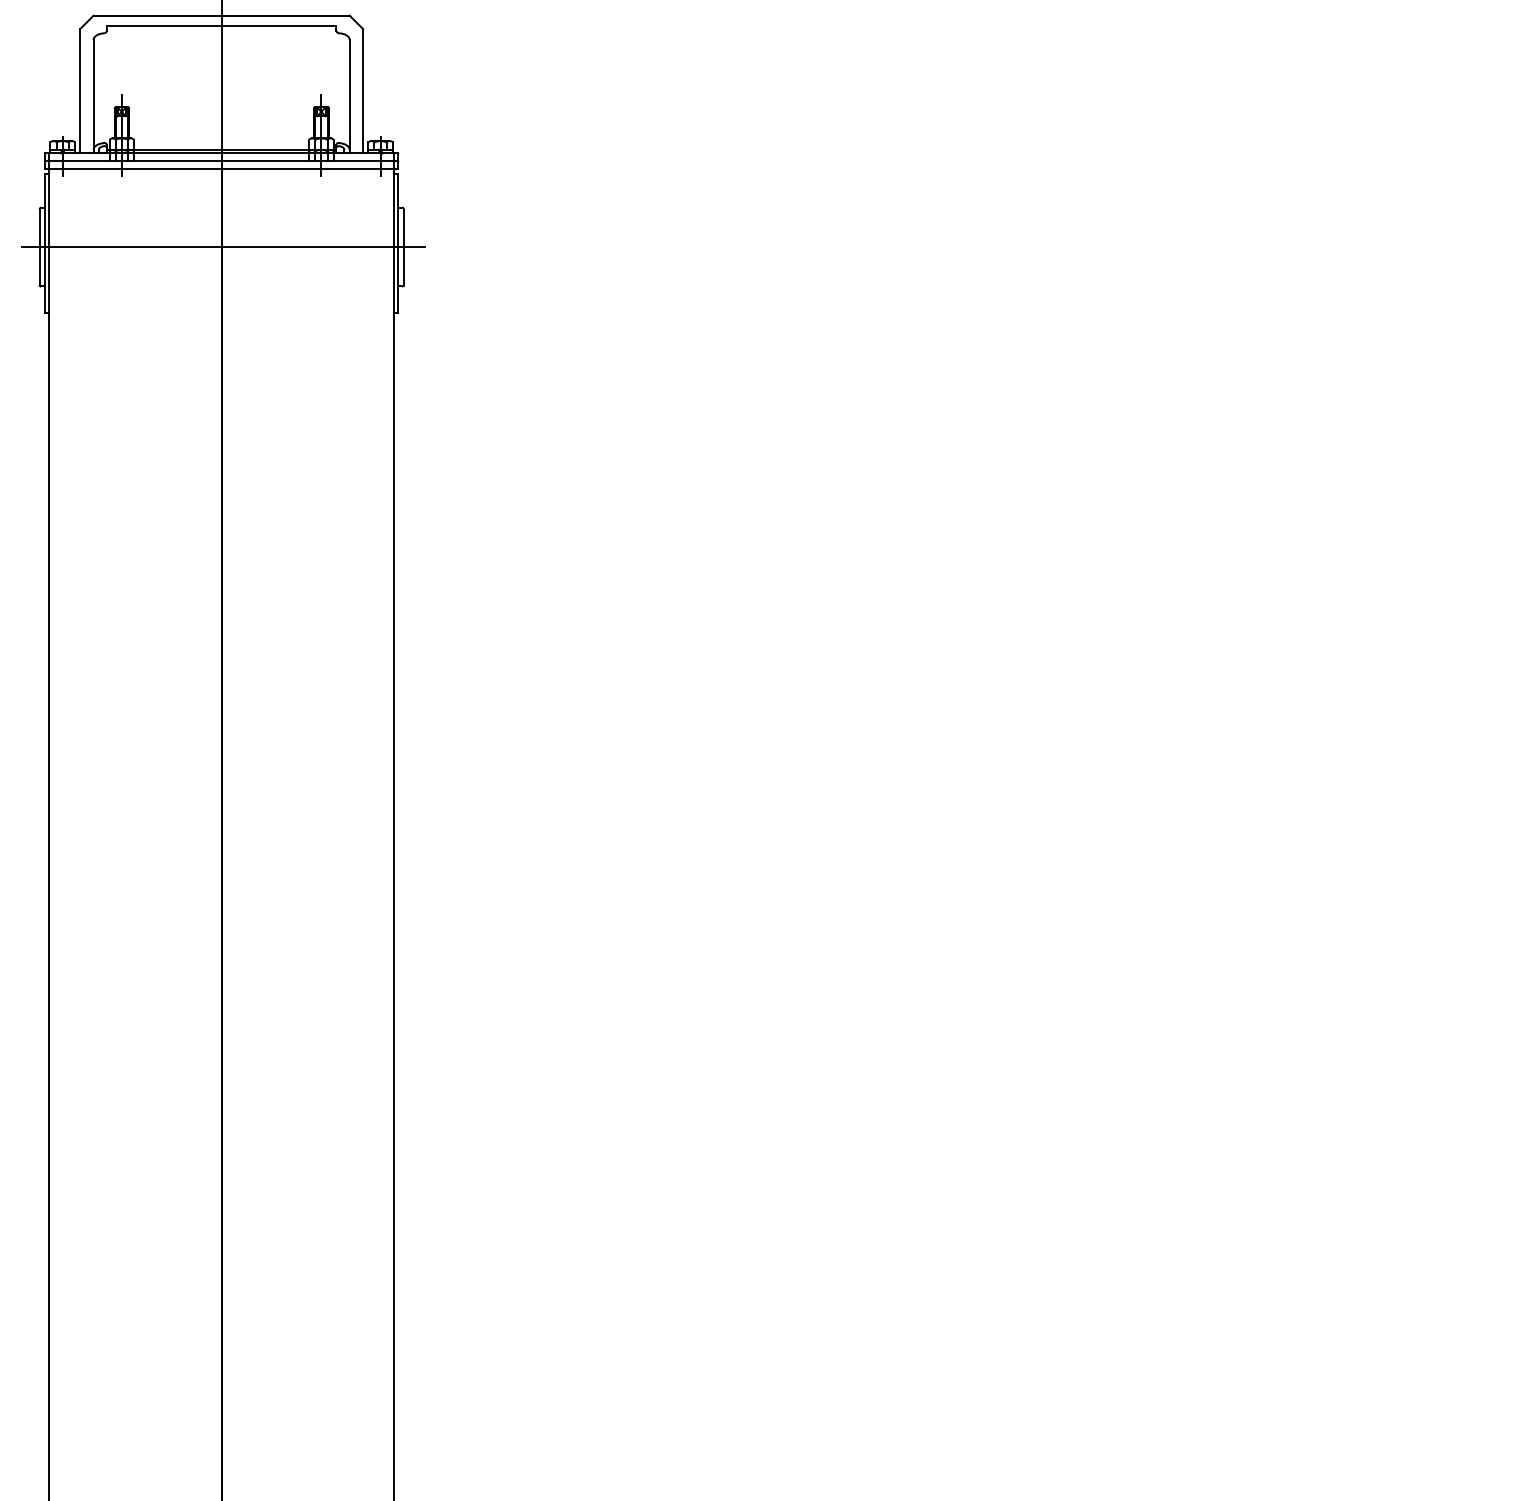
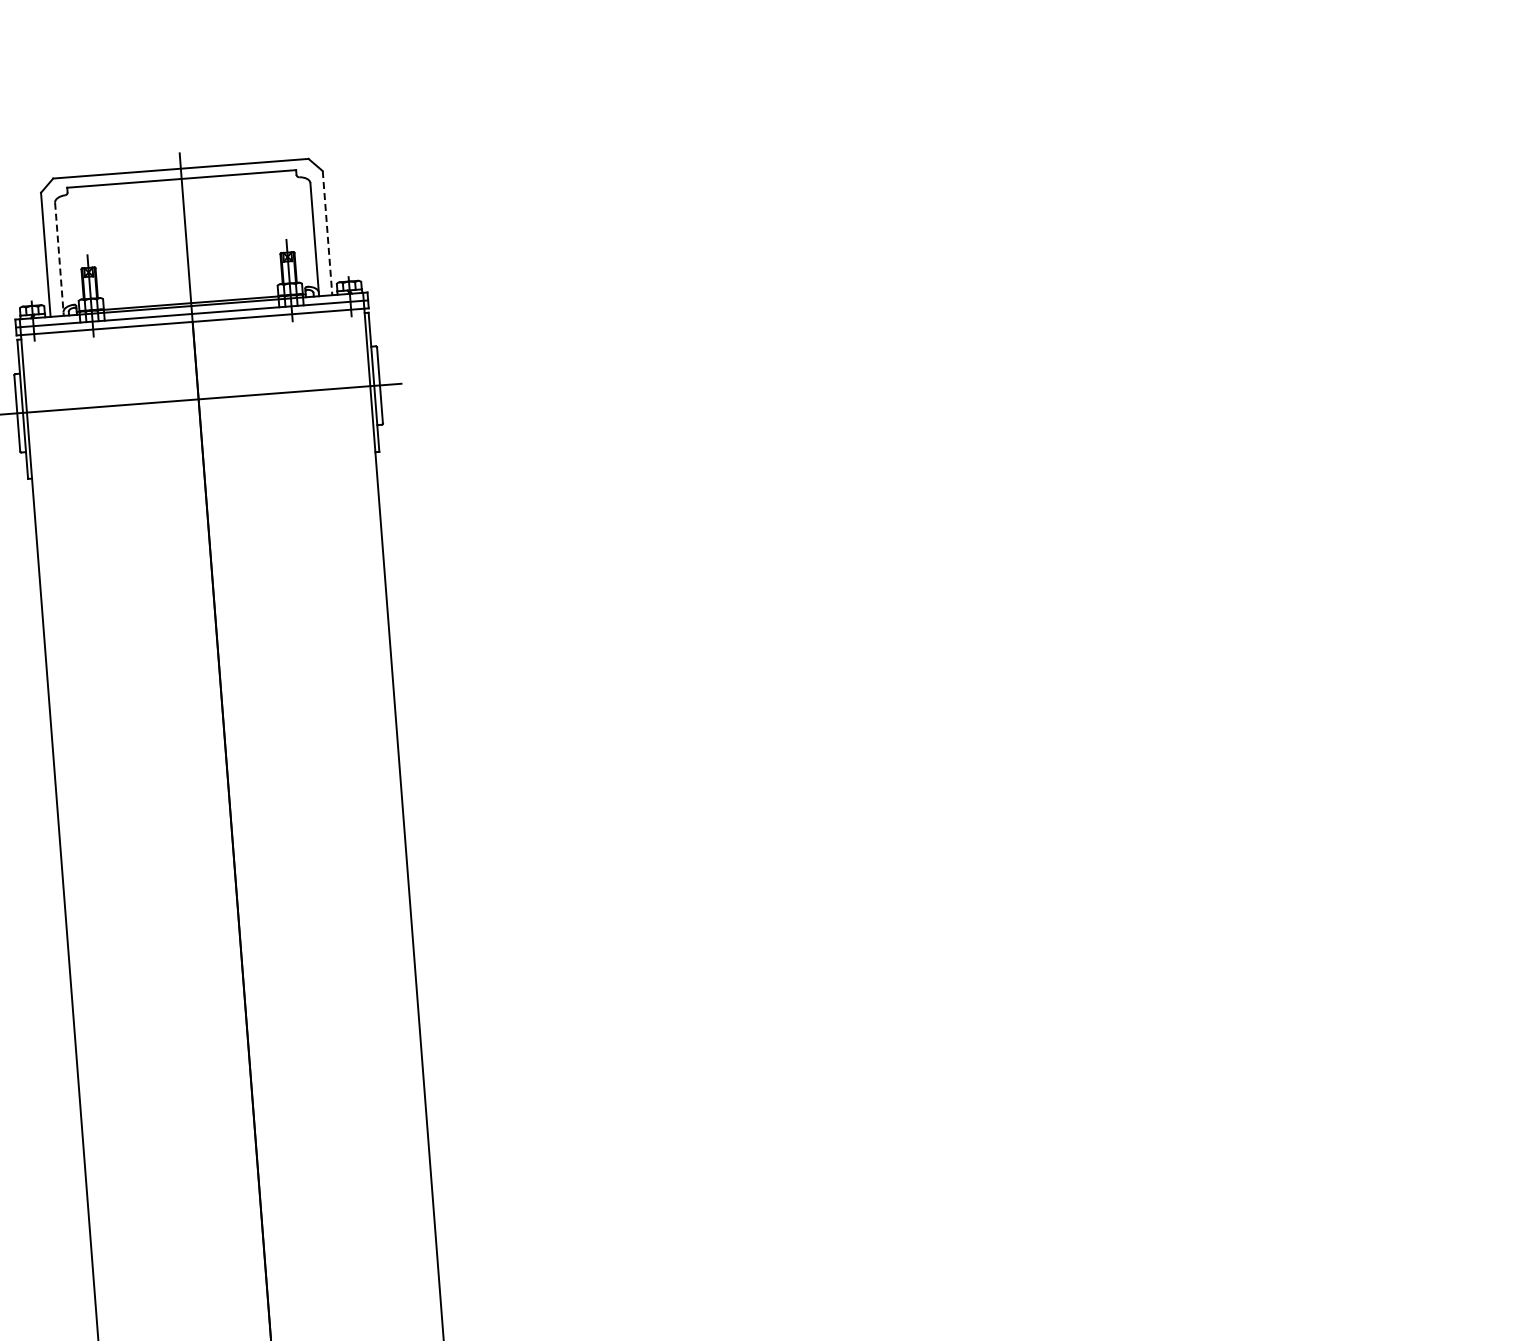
line: (362, 91) -> (327, 233), solid -> dashed
line: (93, 96) -> (59, 259), solid -> dashed

